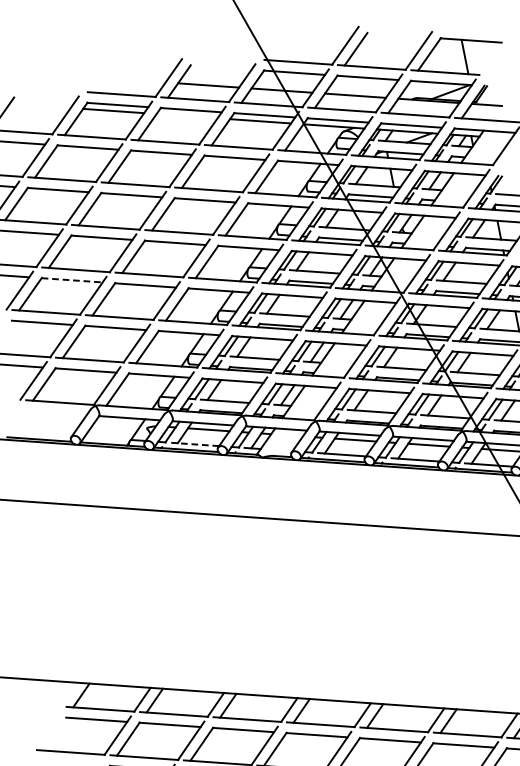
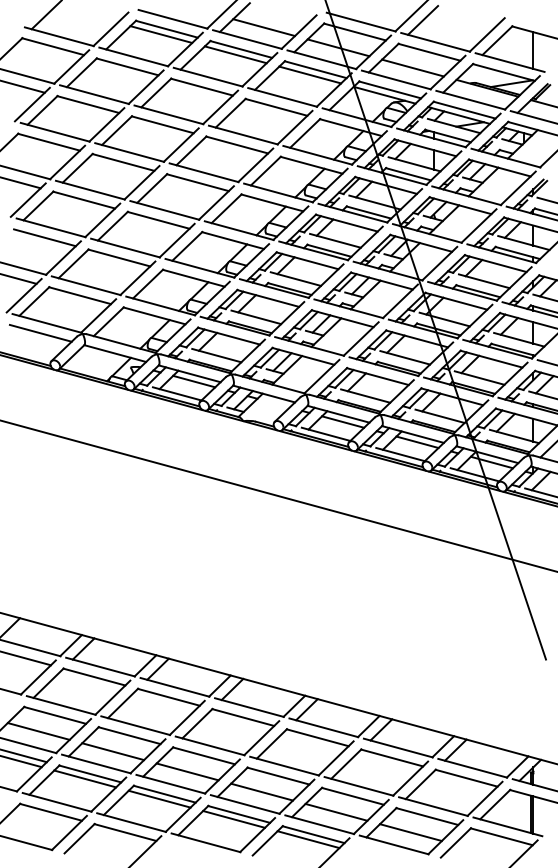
line: (186, 115) -> (235, 54), added
line: (72, 280) -> (84, 200), dashed -> solid
line: (55, 412) -> (40, 332), added
line: (194, 444) -> (176, 393), dashed -> solid

